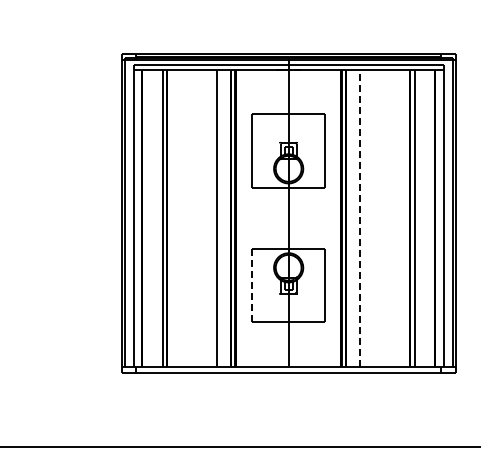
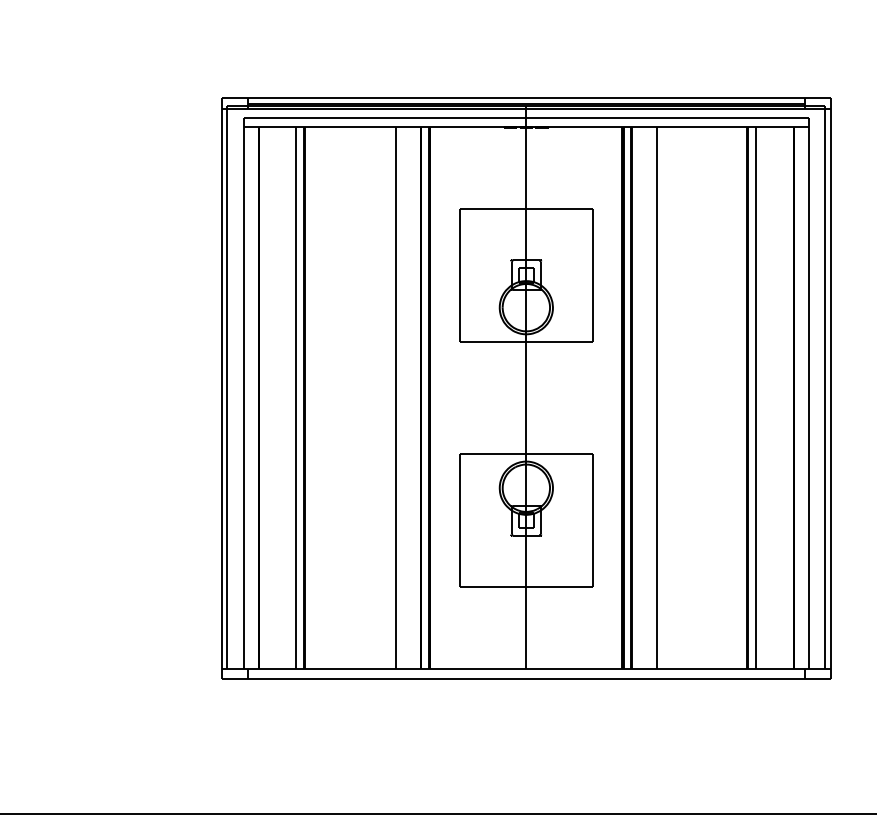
line: (360, 217) -> (657, 396), dashed -> solid
line: (252, 285) -> (460, 520), dashed -> solid

